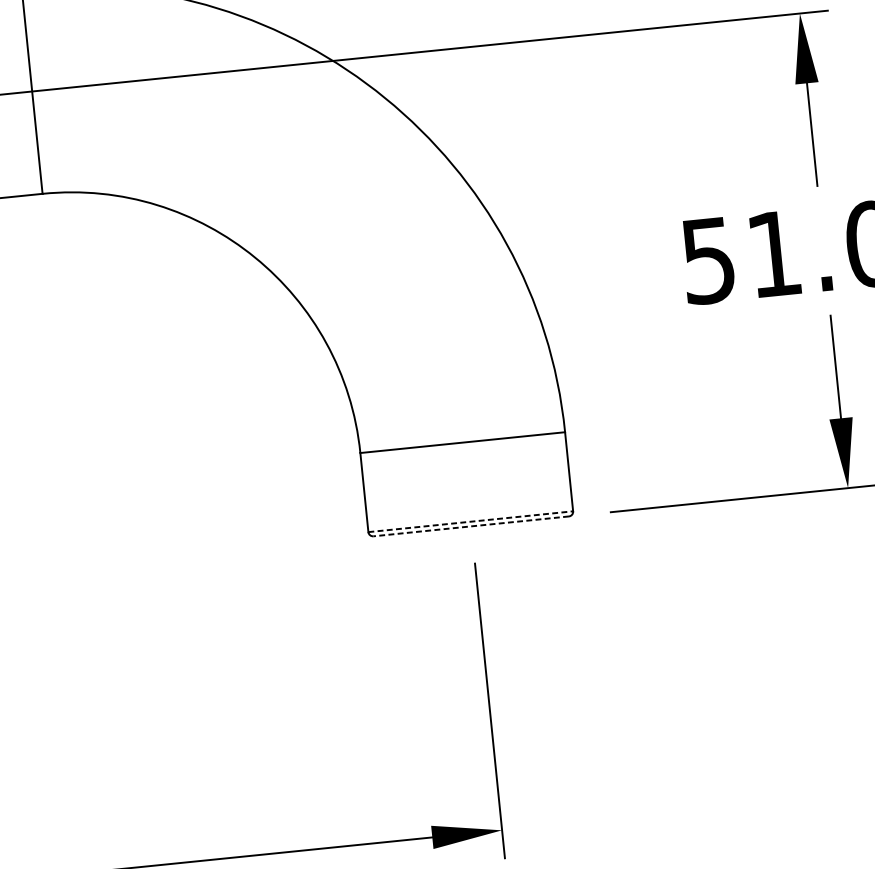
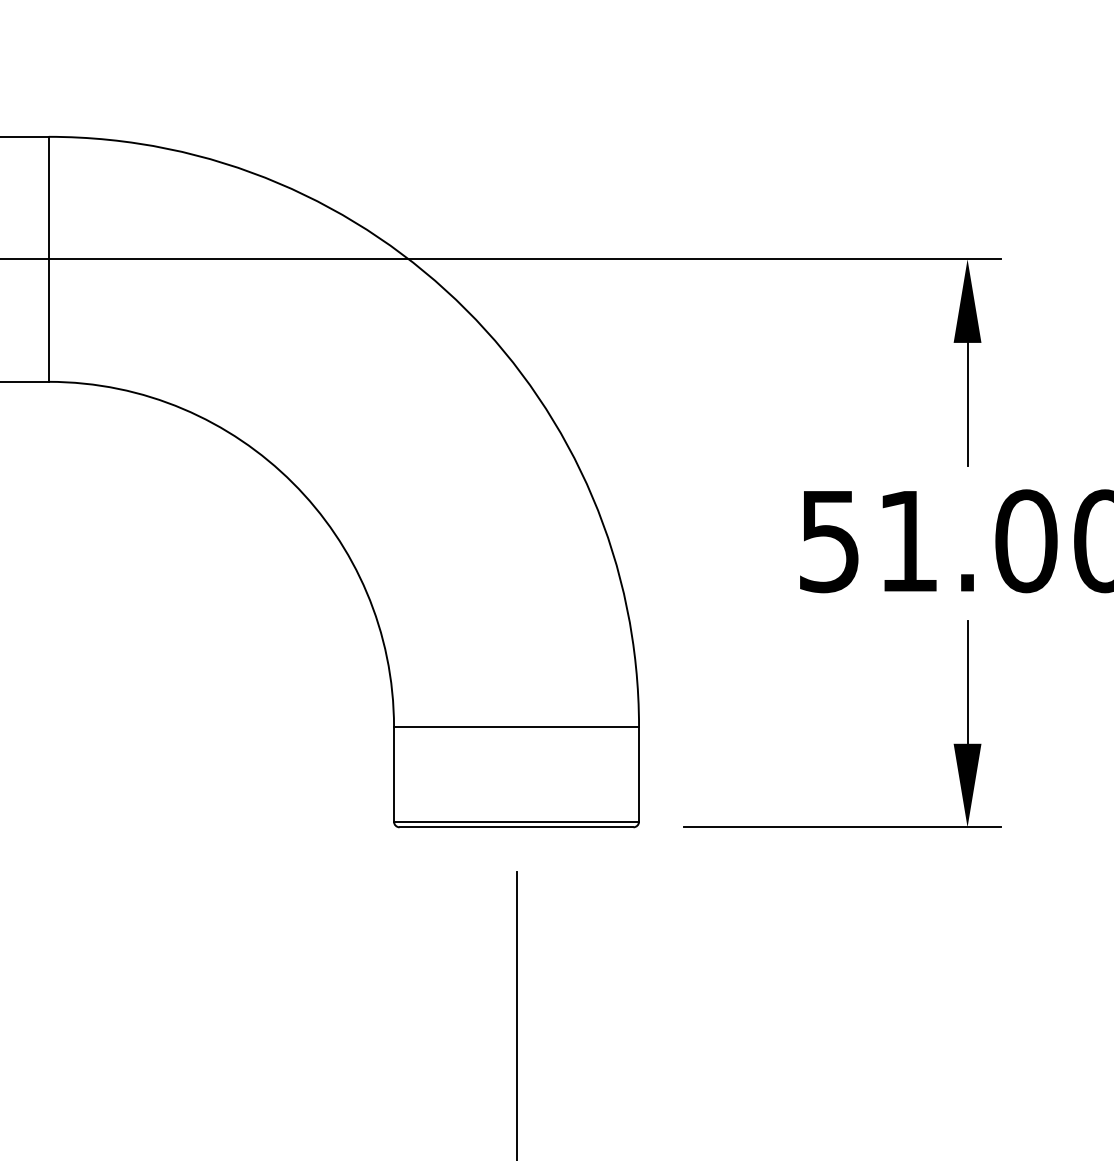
line: (470, 521) -> (516, 821), dashed -> solid
line: (471, 526) -> (516, 827), dashed -> solid

